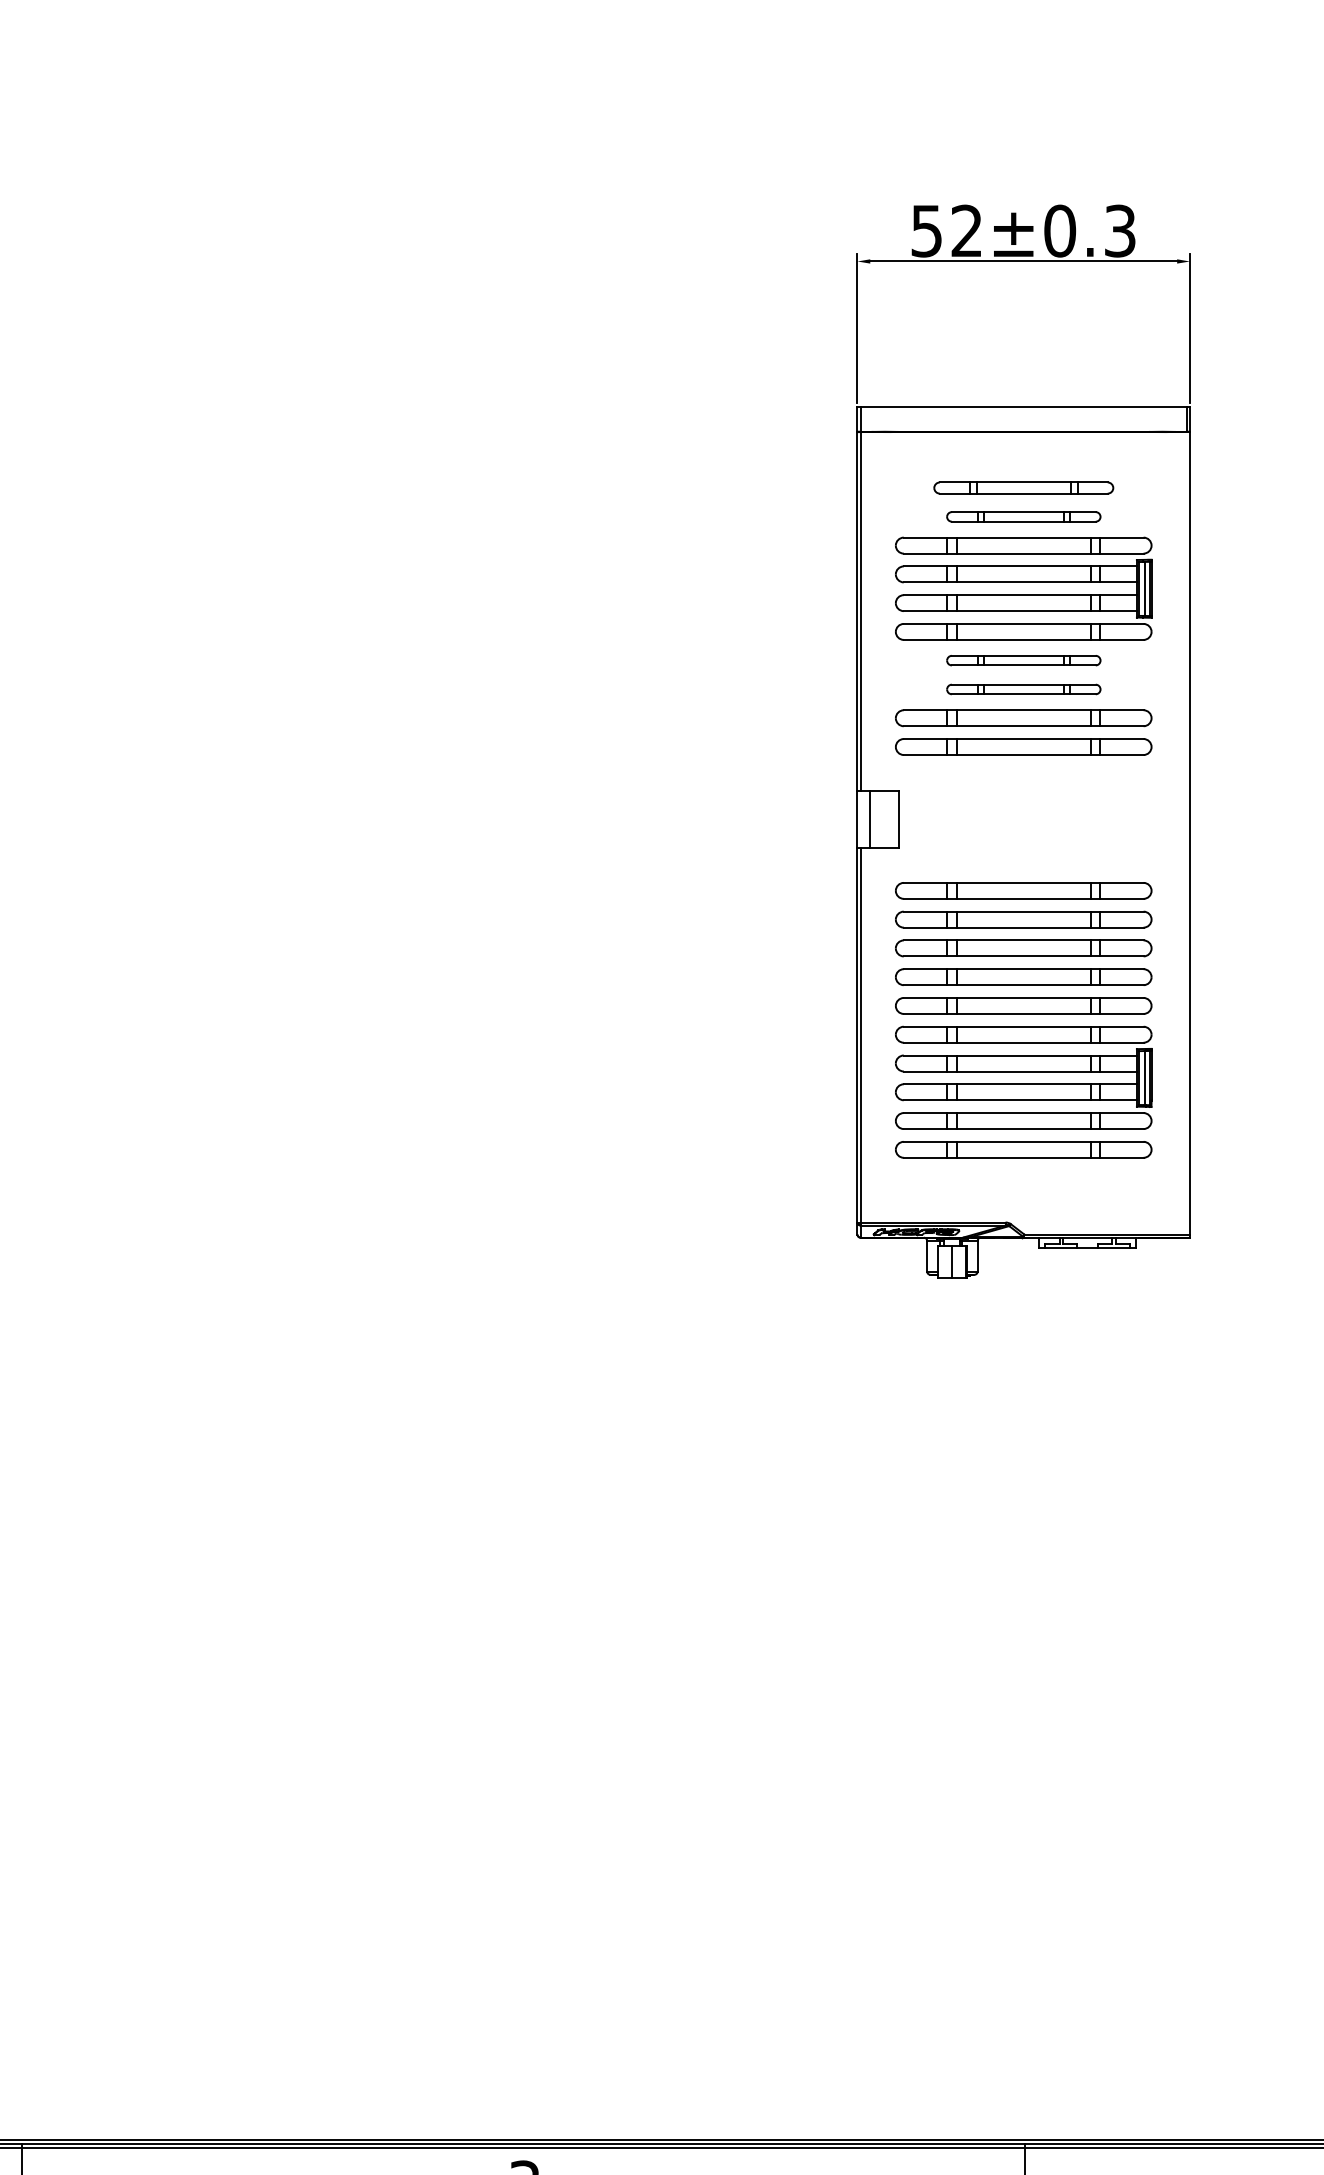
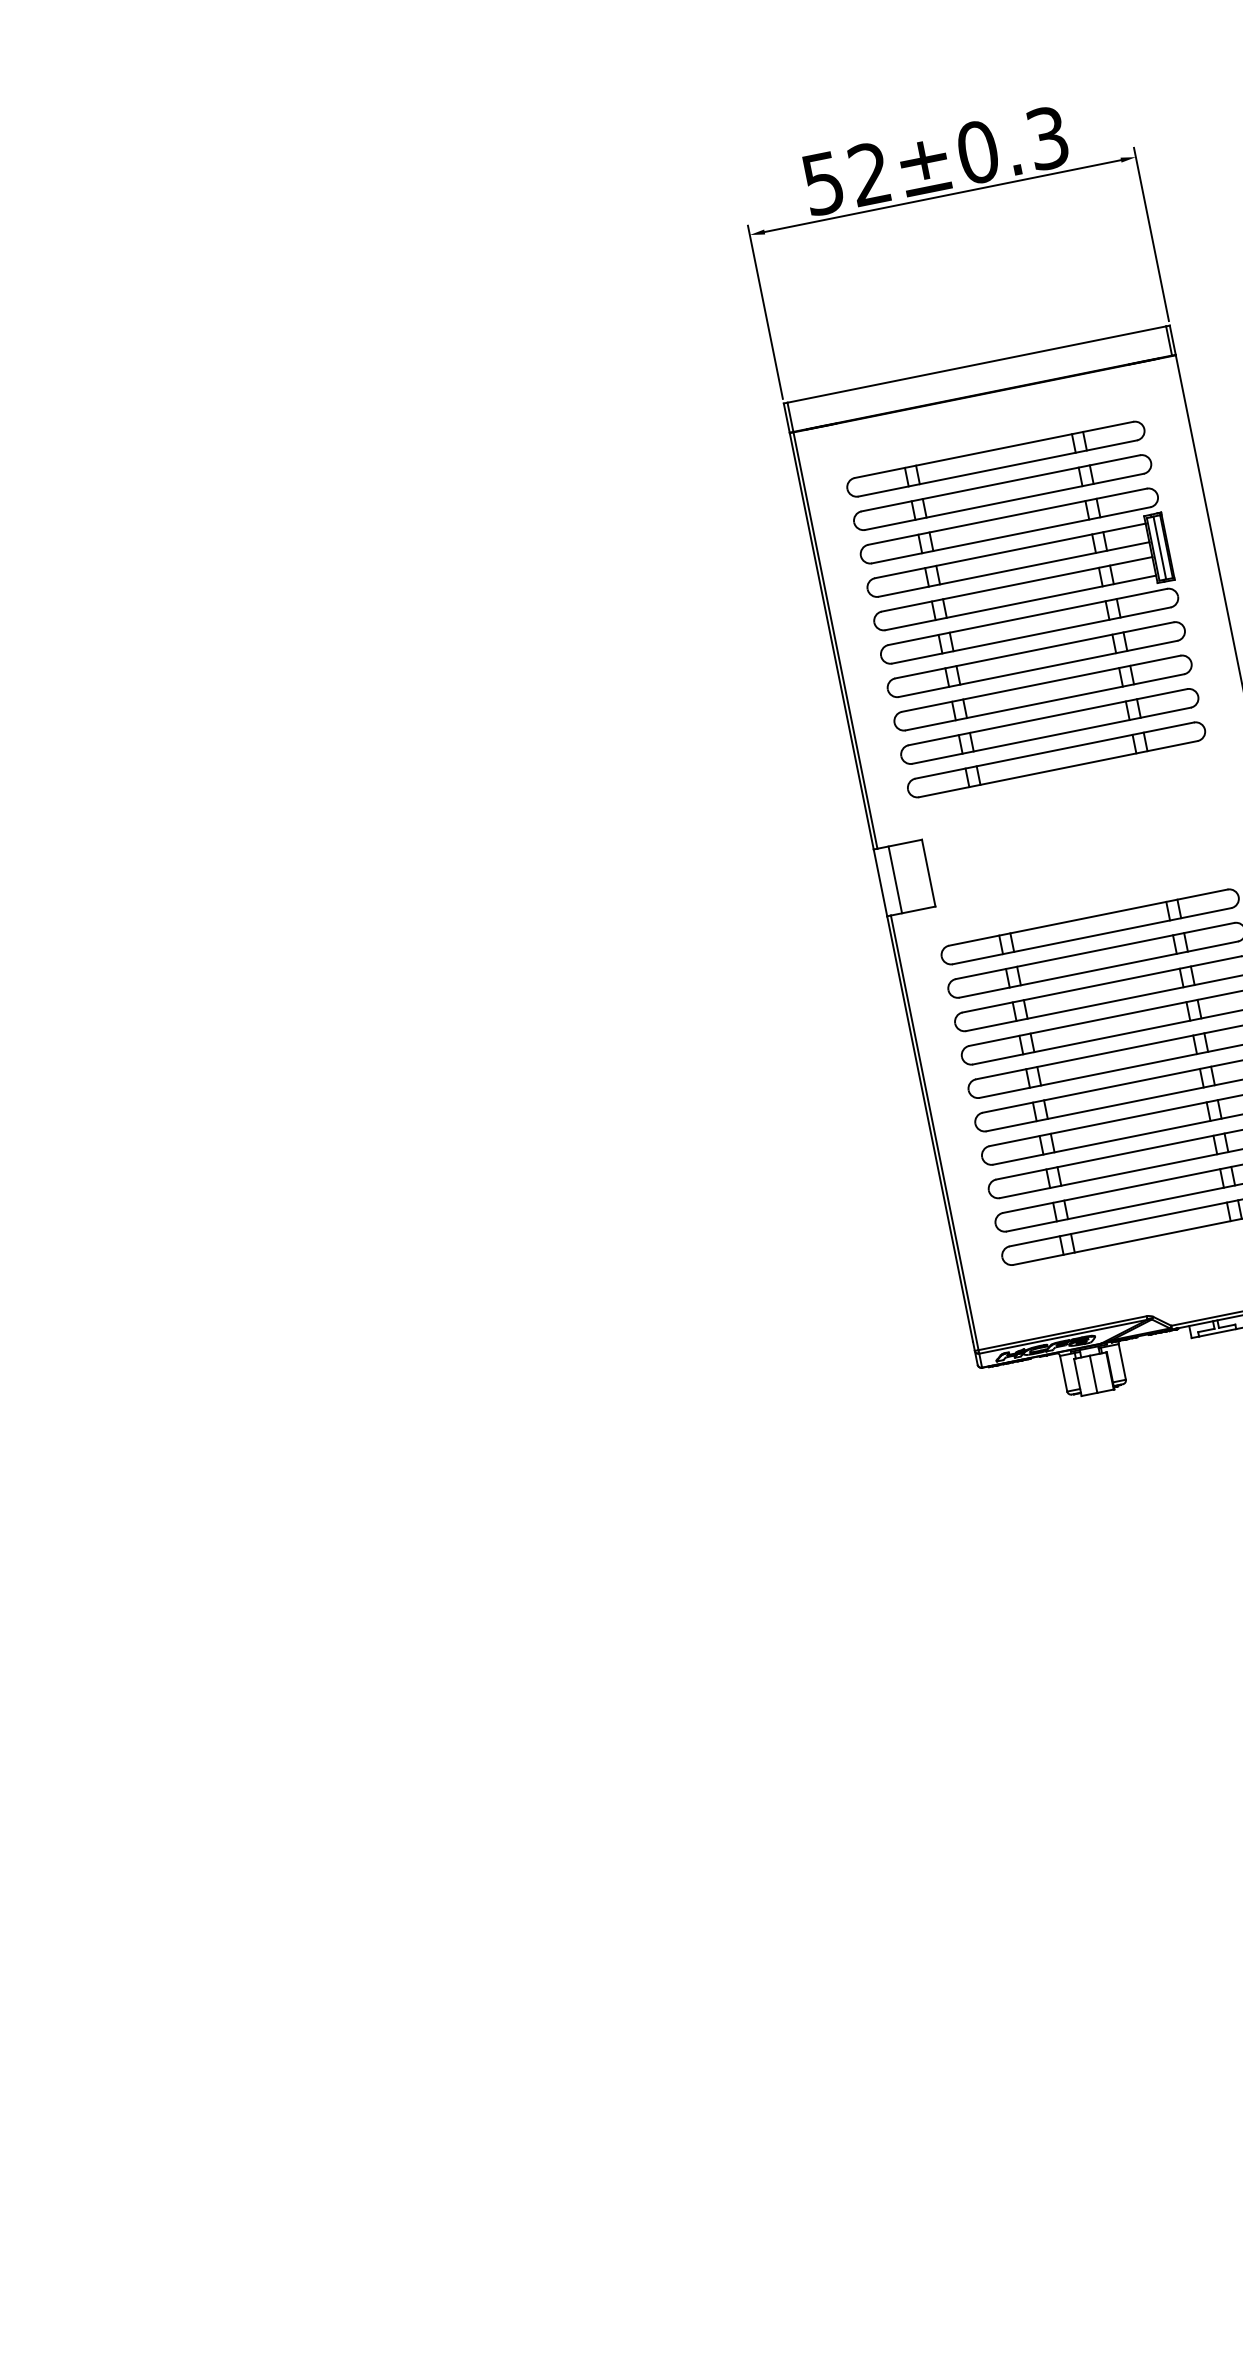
part: (1023, 487) -> (995, 458), size x1.43
part: (1023, 516) -> (1002, 492), size x1.67
part: (1023, 660) -> (1036, 659), size x1.67
part: (1023, 689) -> (1042, 693), size x1.67

